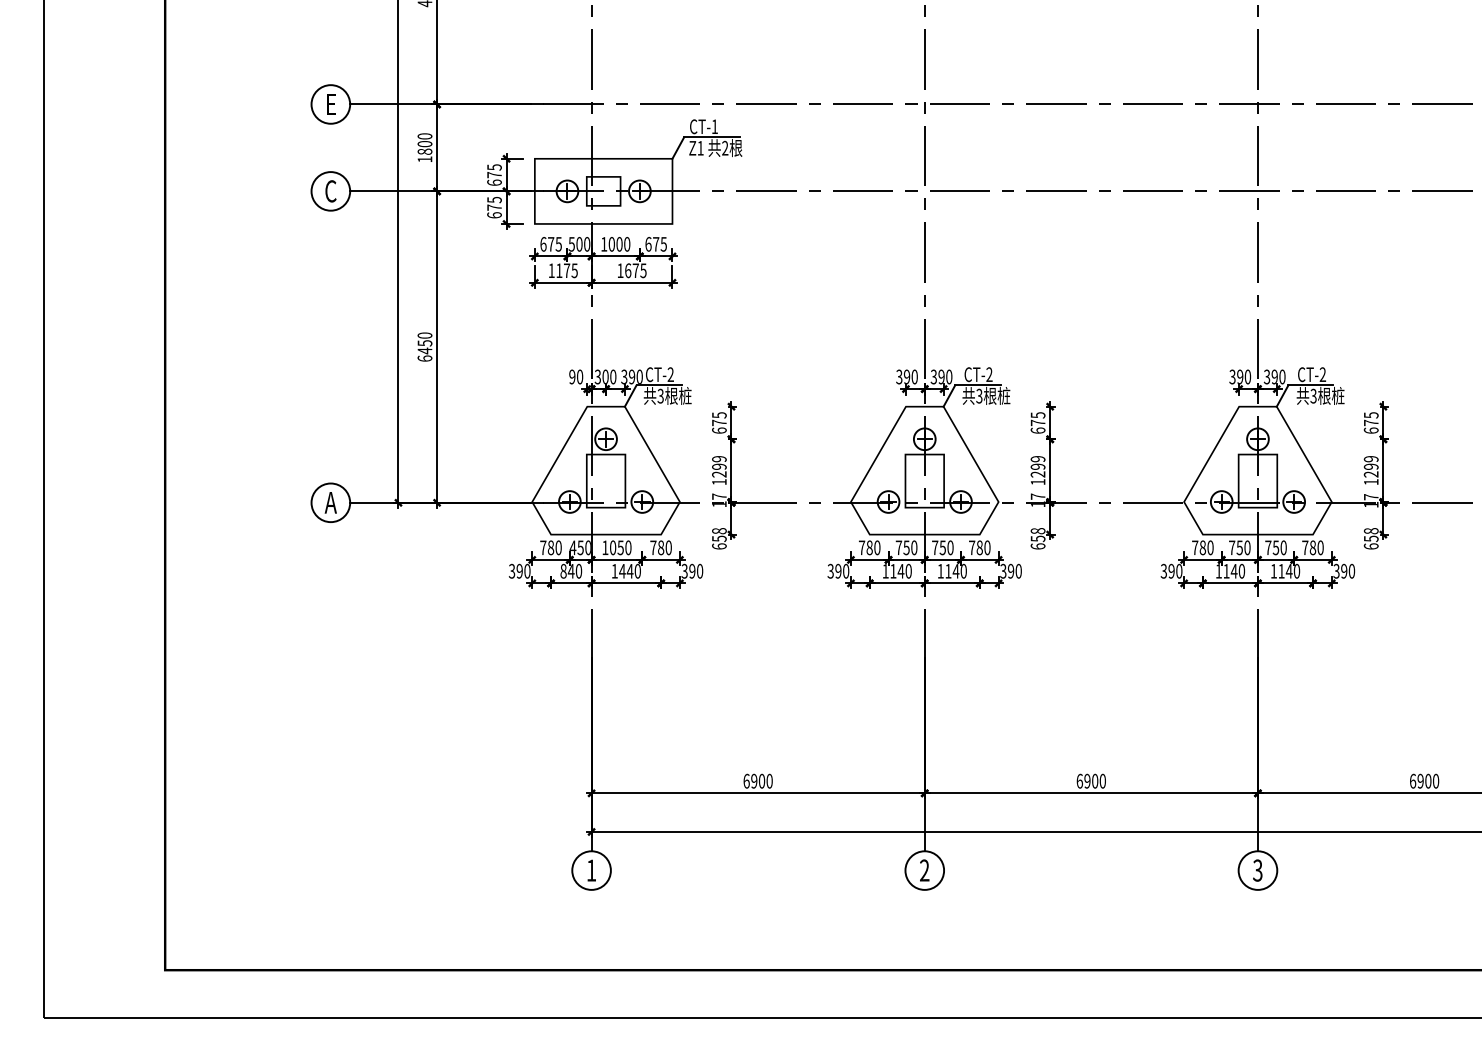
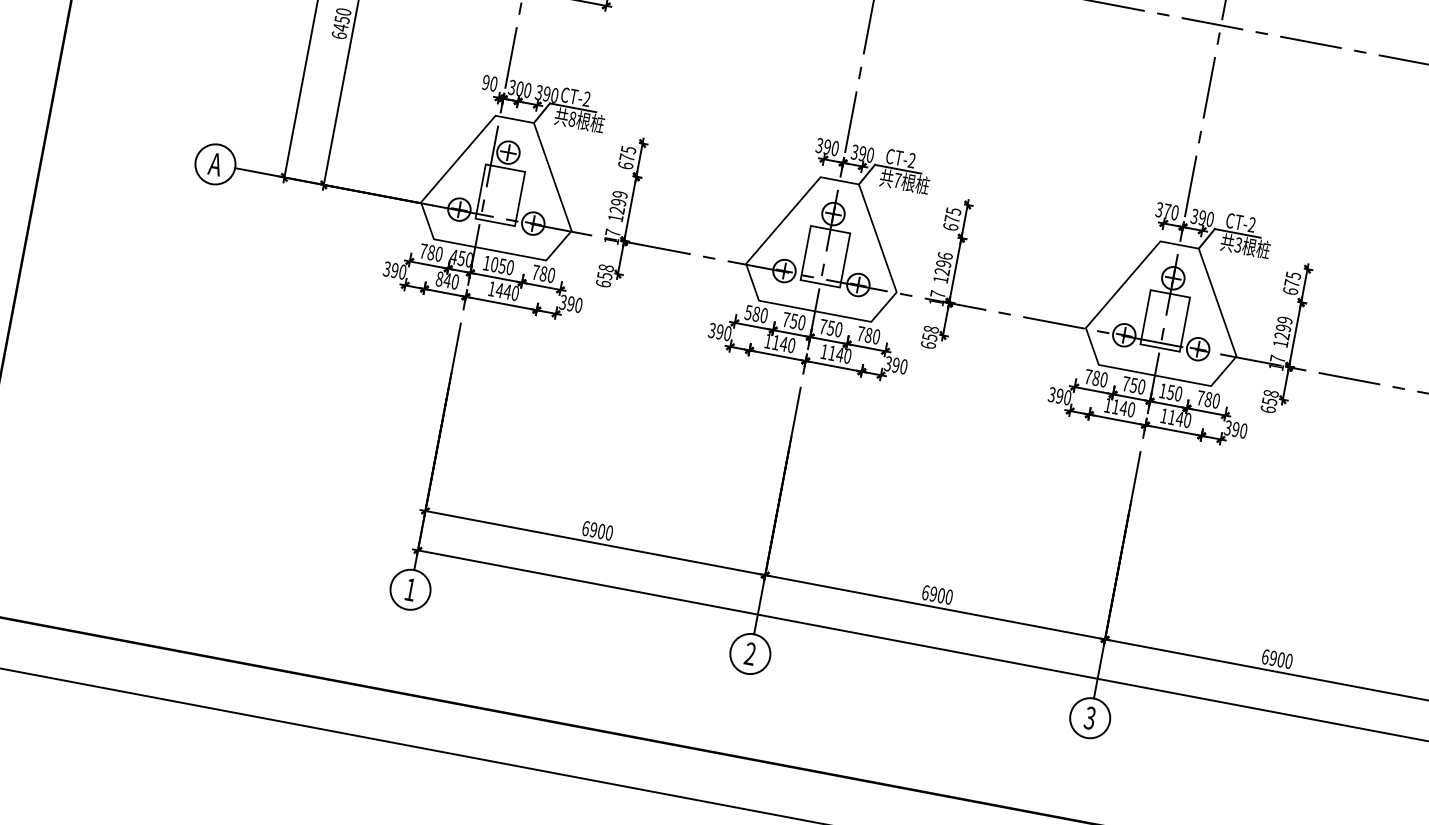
text: (1240, 376) -> (1167, 210), 390 -> 370
text: (979, 395) -> (897, 179), 3 -> 7
text: (660, 396) -> (572, 119), 3 -> 8
text: (1037, 458) -> (944, 255), 1299 -> 1296
text: (861, 547) -> (748, 312), 780 -> 580
text: (1268, 547) -> (1163, 390), 750 -> 150

